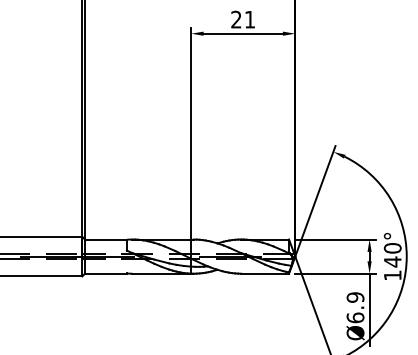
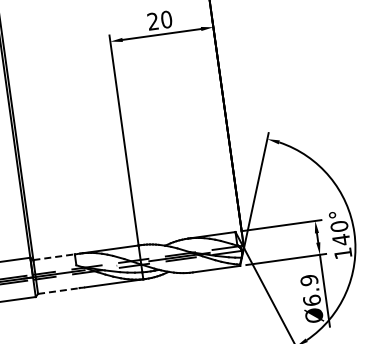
text: (249, 19) -> (166, 19), 21 -> 20
line: (105, 239) -> (53, 257), solid -> dashed
line: (105, 273) -> (58, 290), solid -> dashed

